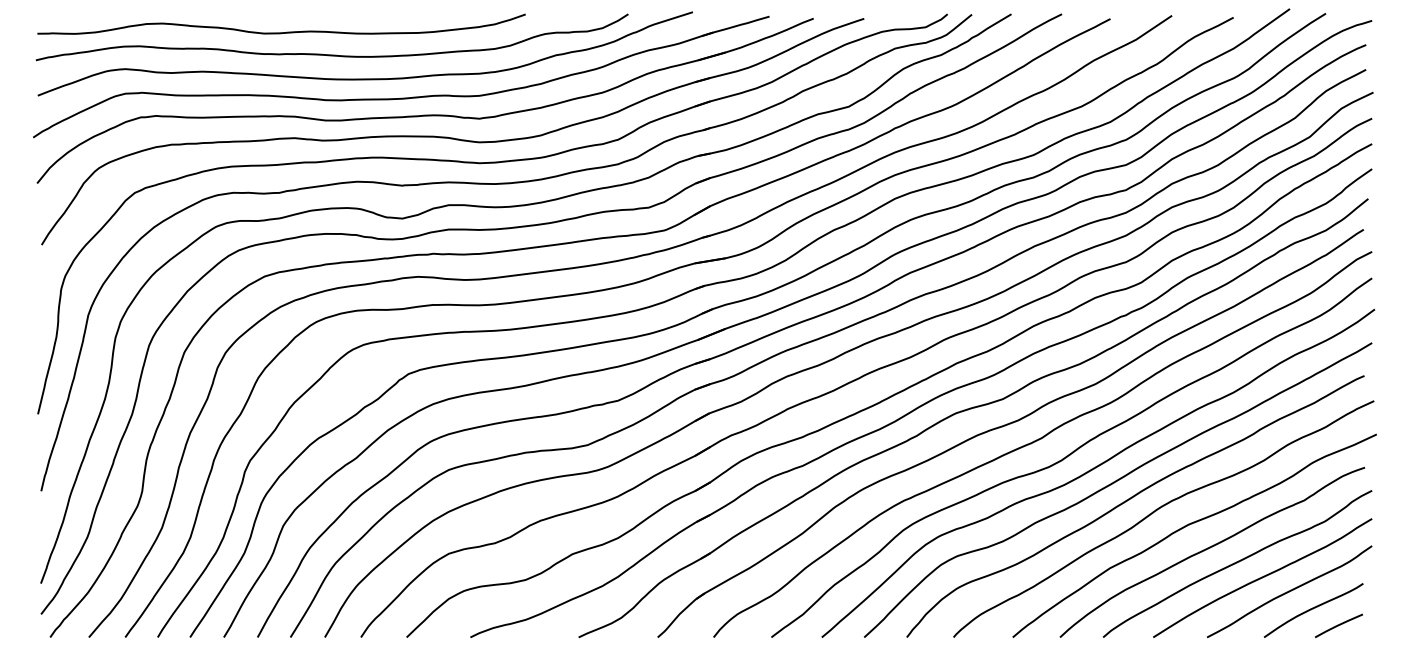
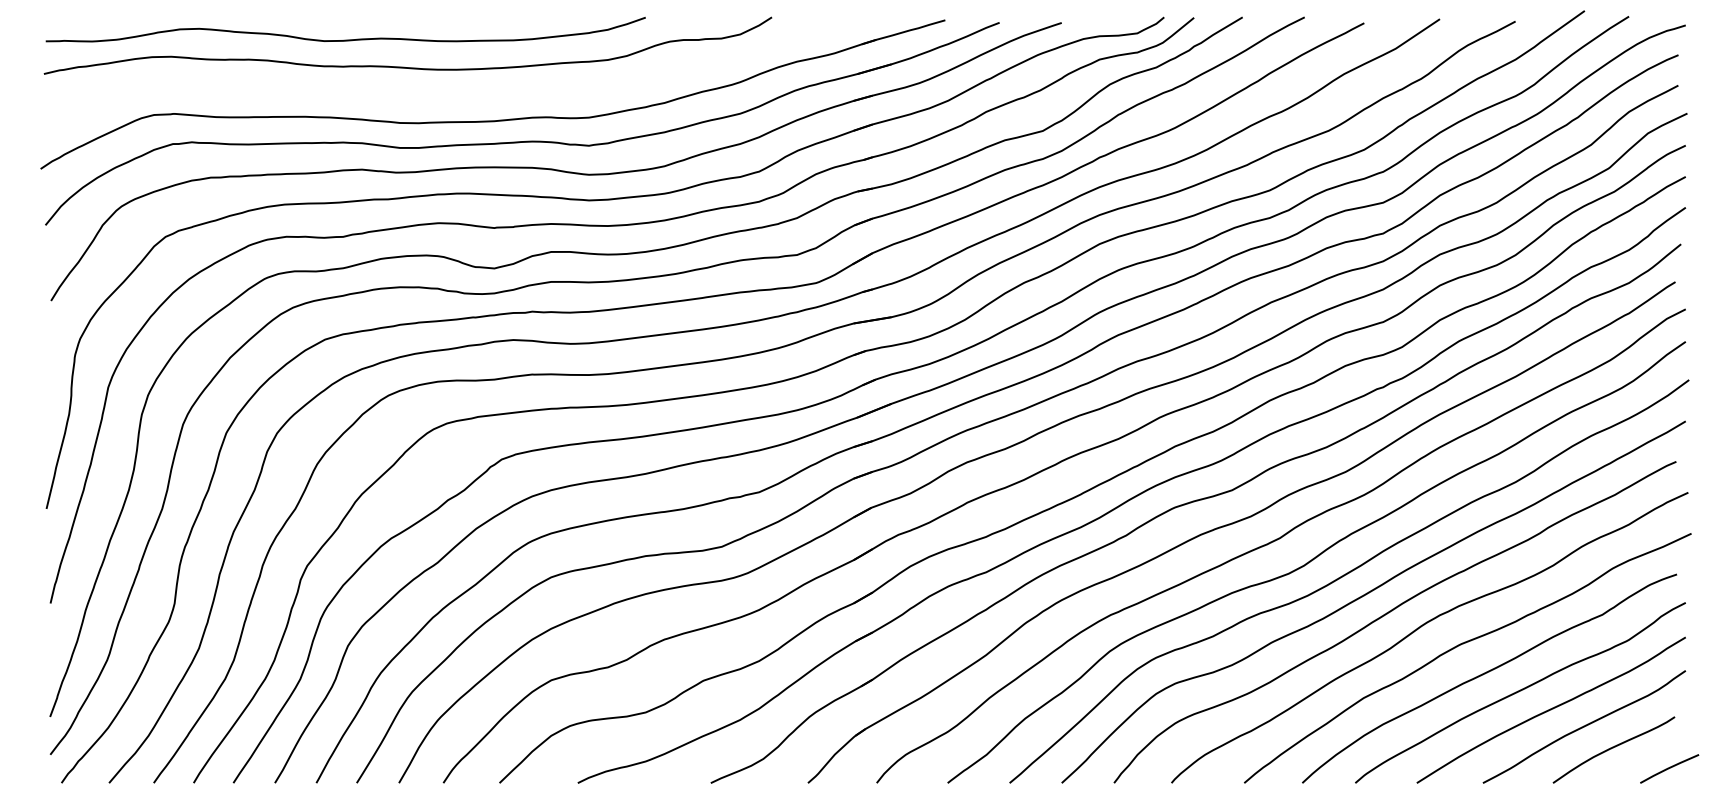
curve: (364, 78) -> (447, 96), removed
line: (1338, 625) -> (1669, 768), moved

